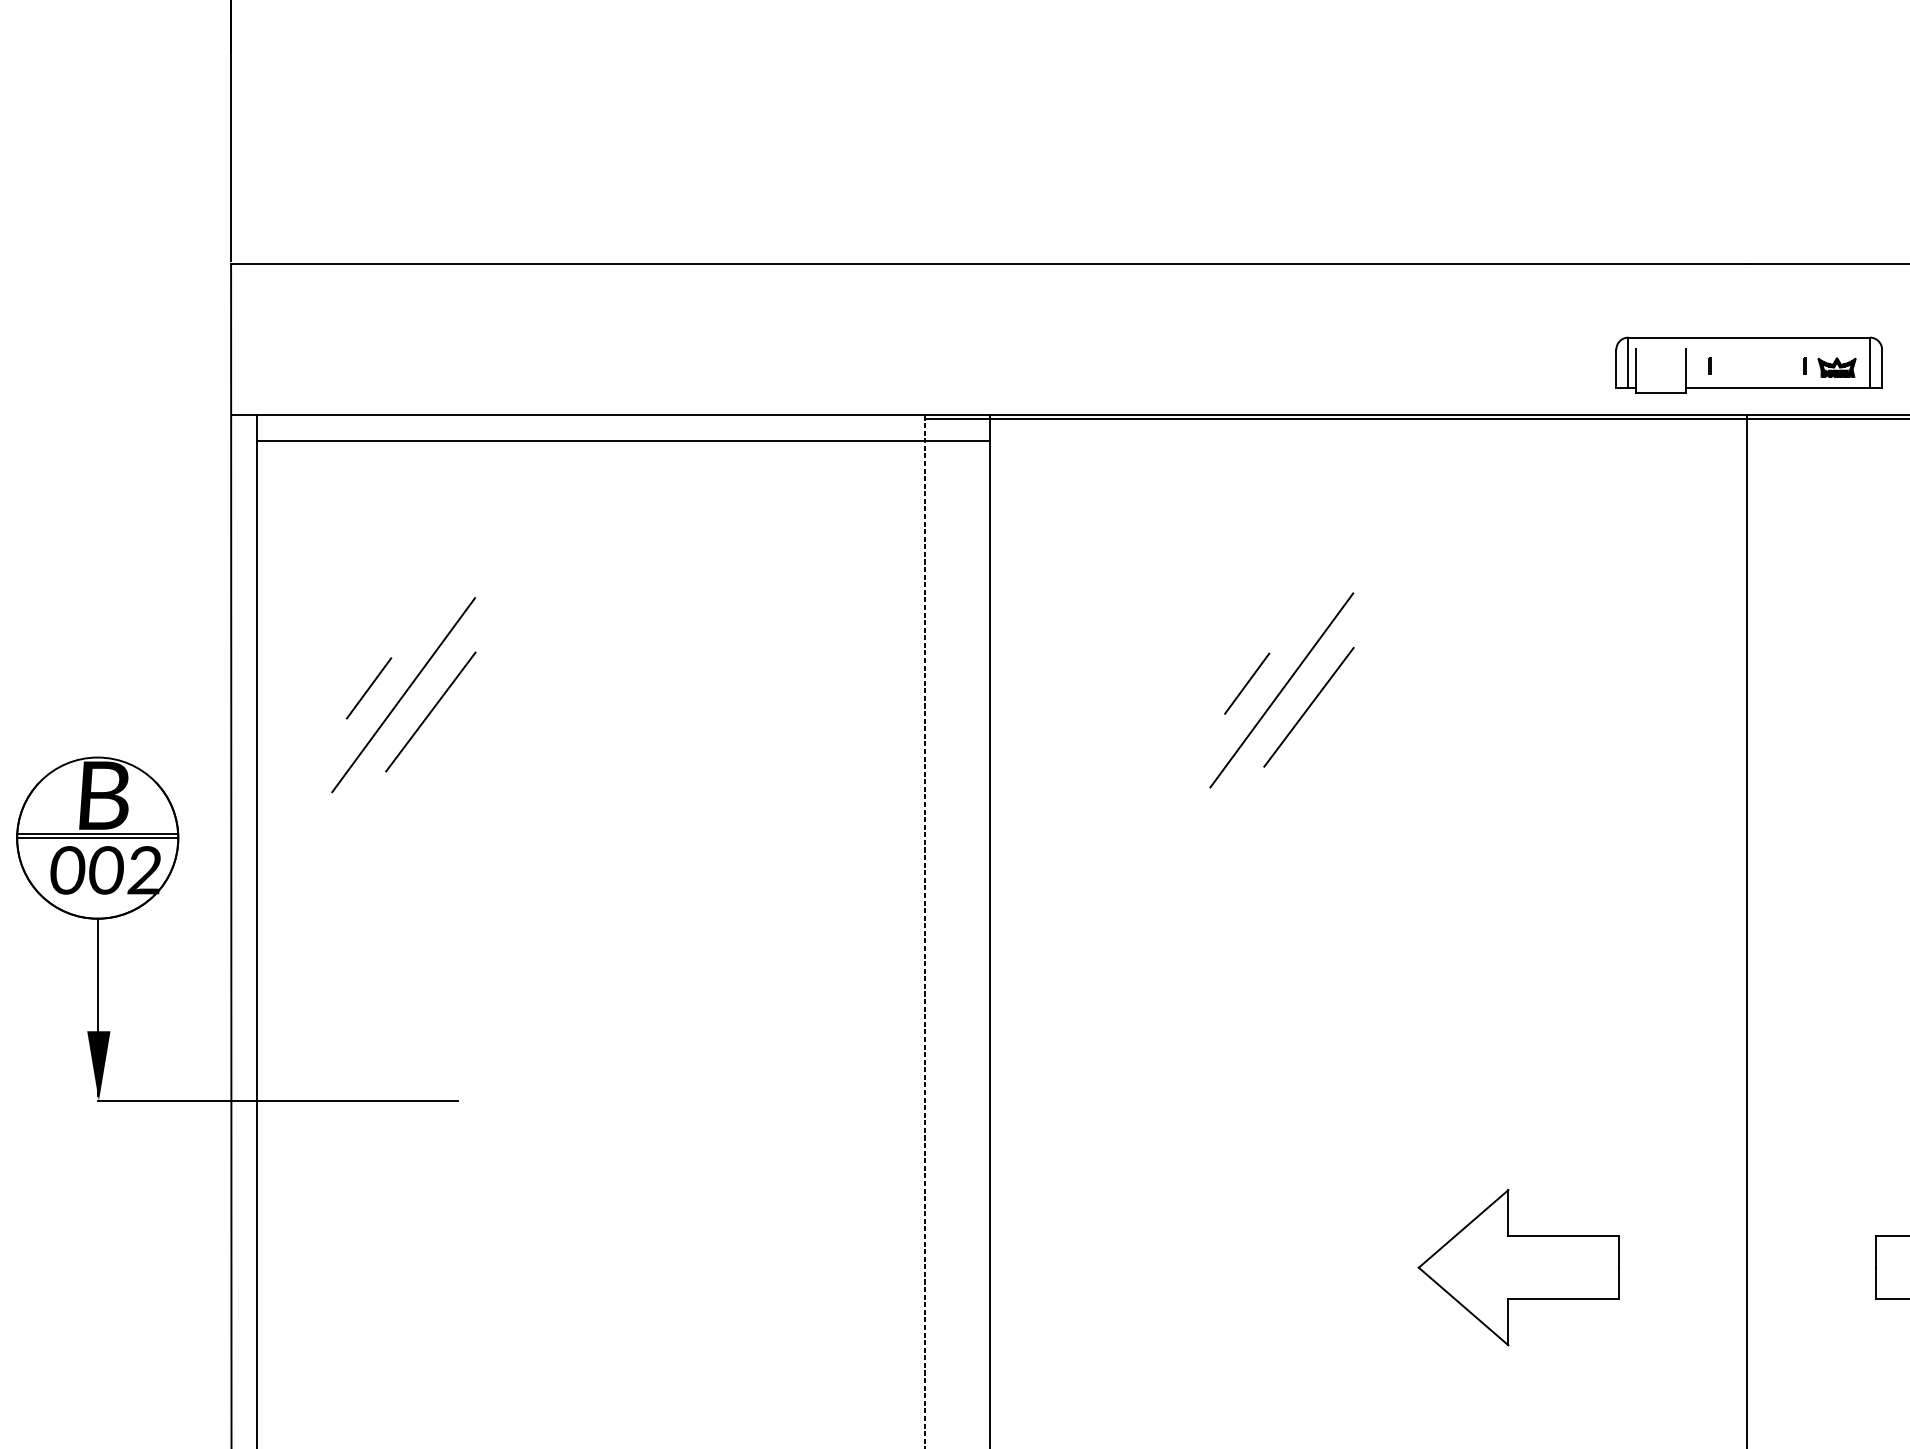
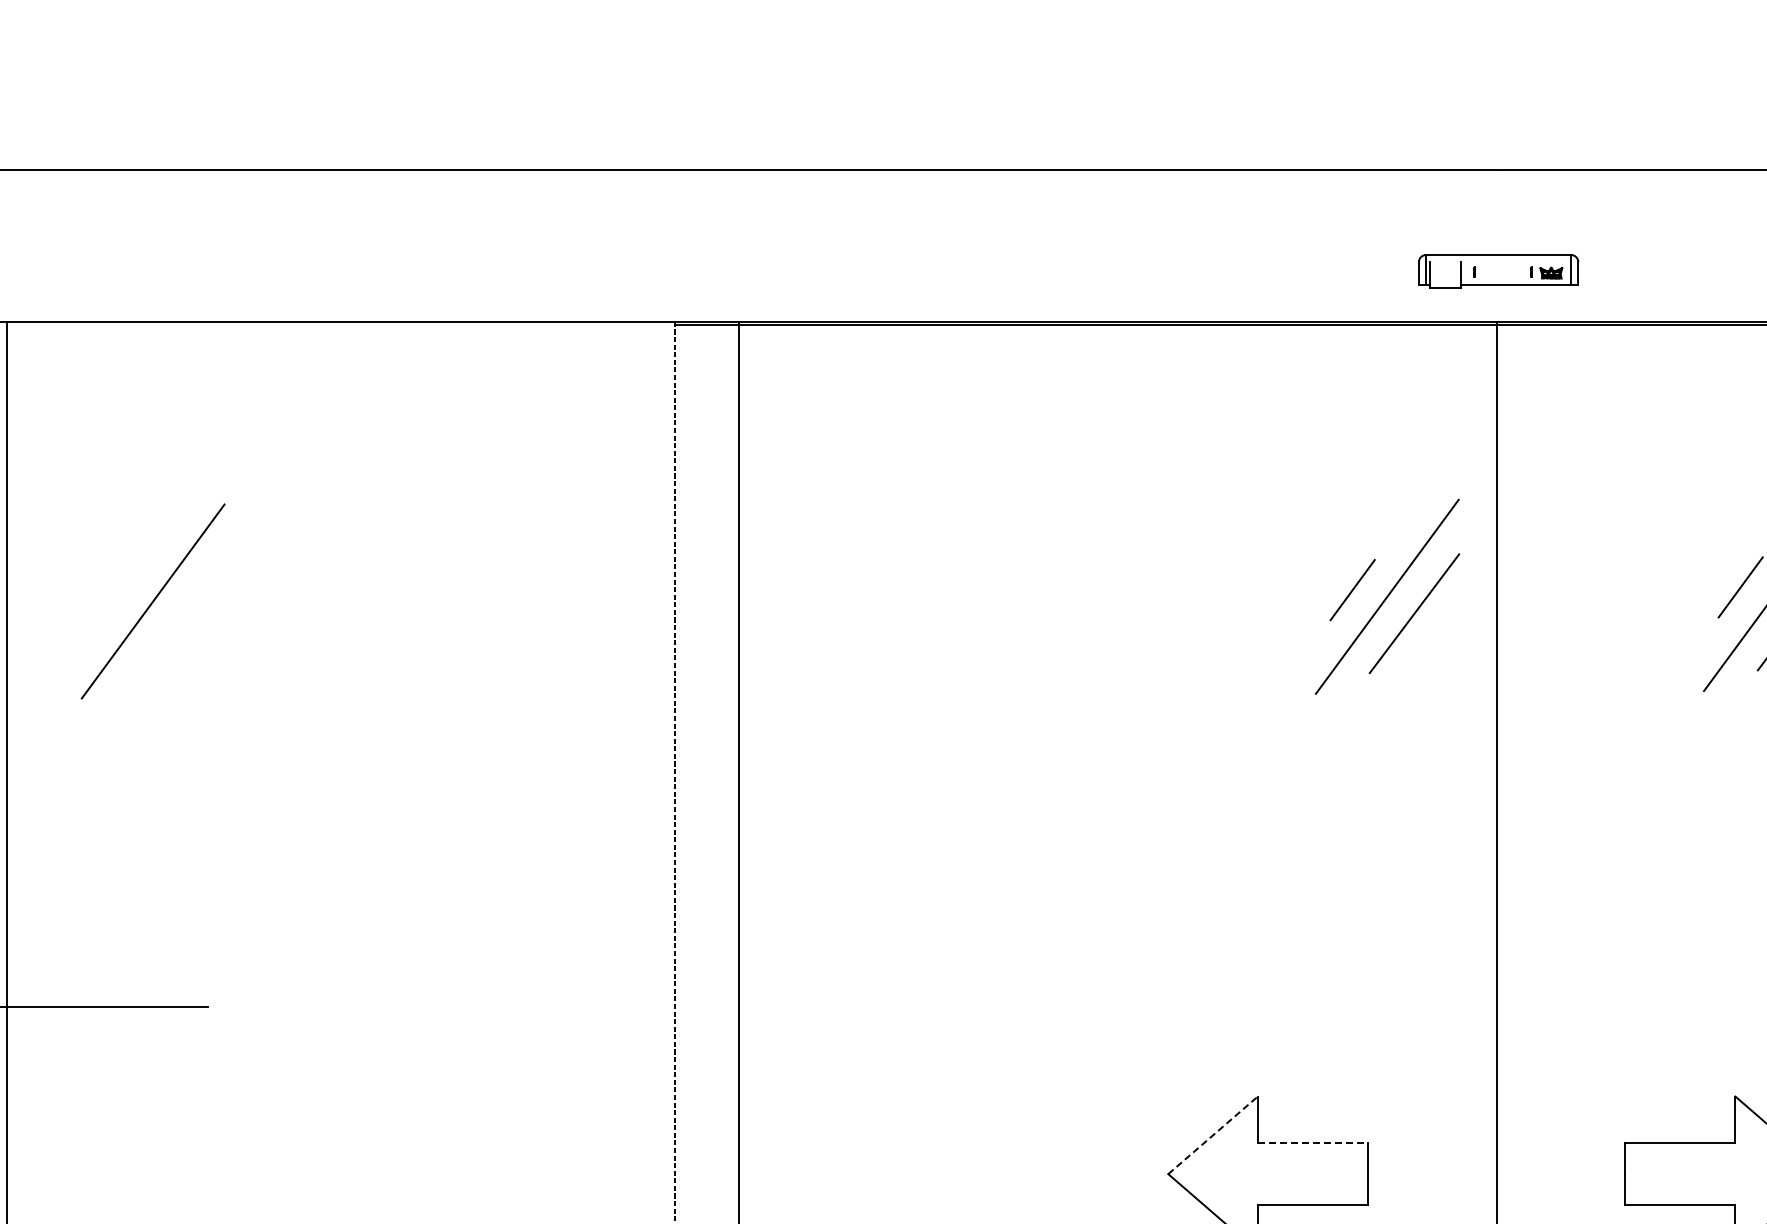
part: (1748, 364) -> (1497, 270), size x0.6
line: (623, 440) -> (372, 346), removed
line: (368, 688) -> (117, 594), removed
part: (1281, 690) -> (1386, 596), moved
line: (430, 711) -> (179, 617), removed
line: (1463, 1228) -> (1212, 1134), solid -> dashed
line: (1564, 1236) -> (1313, 1142), solid -> dashed

